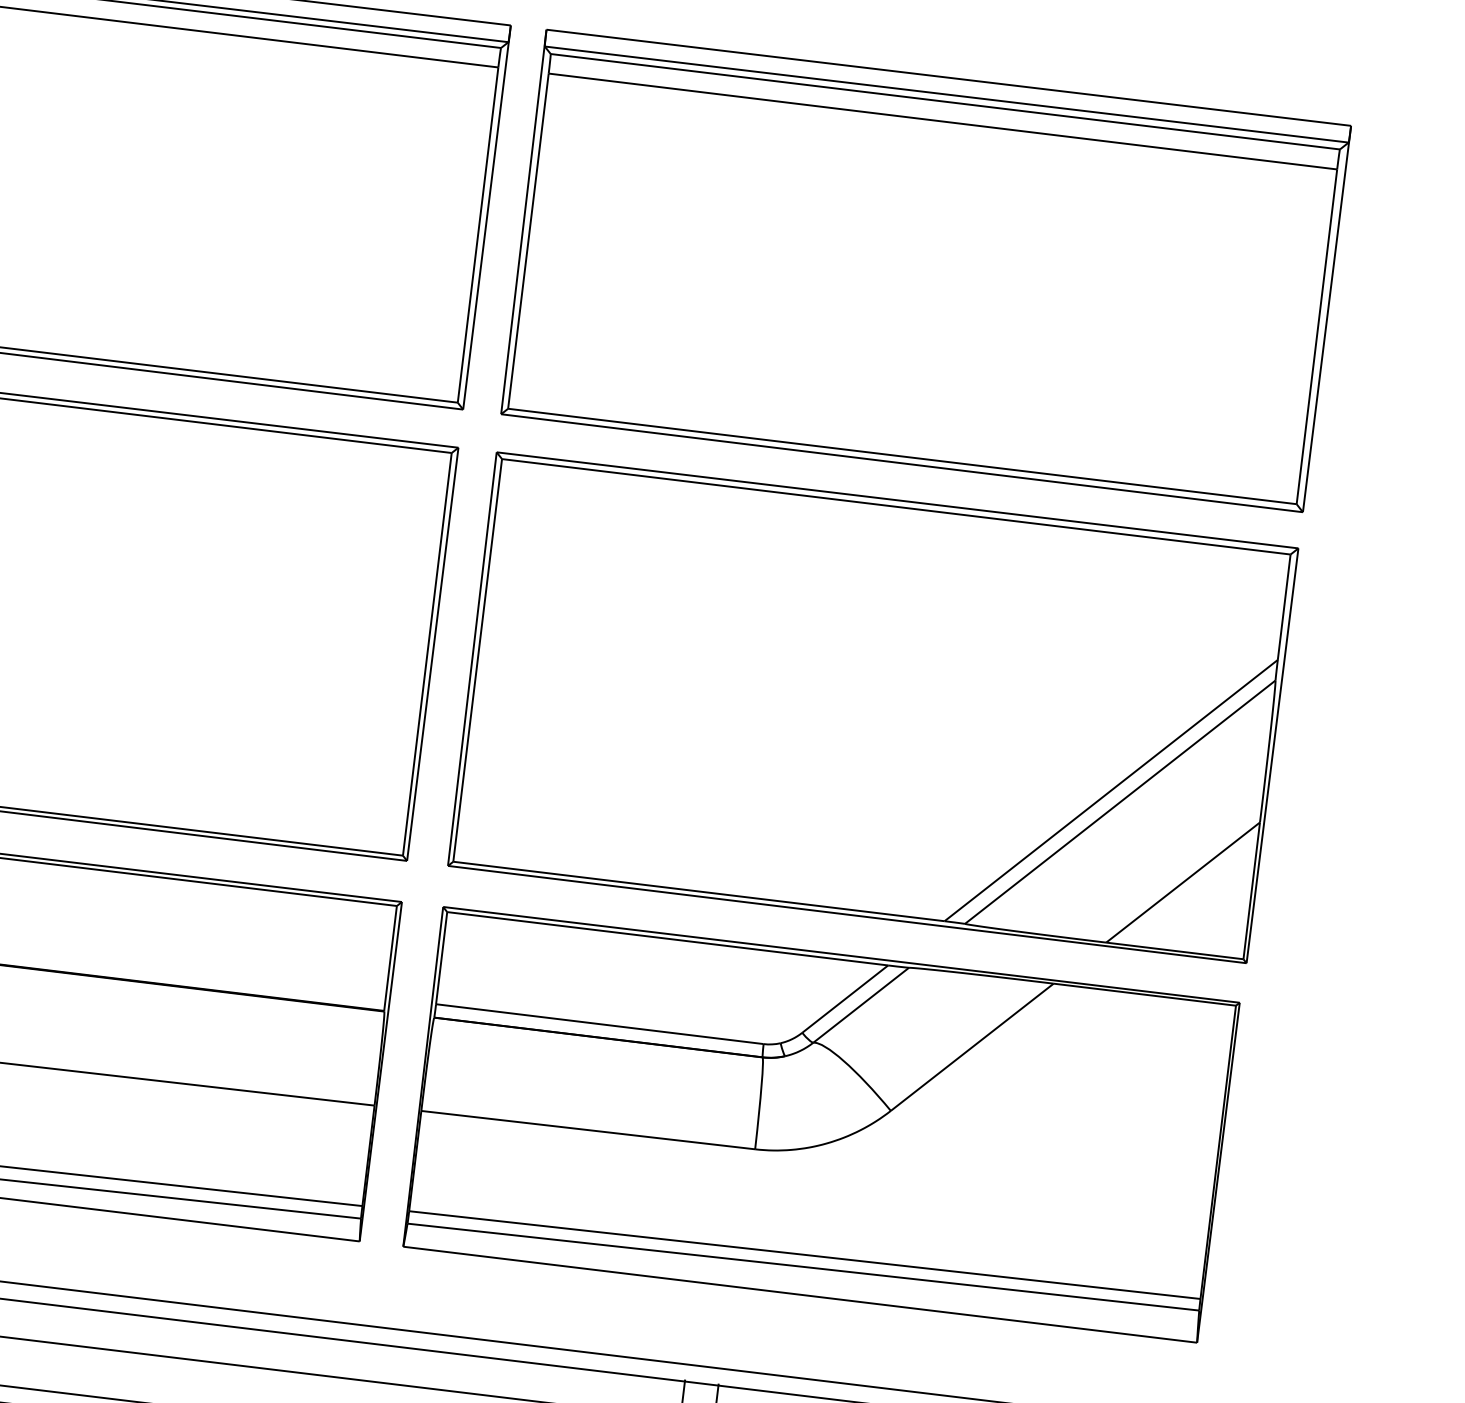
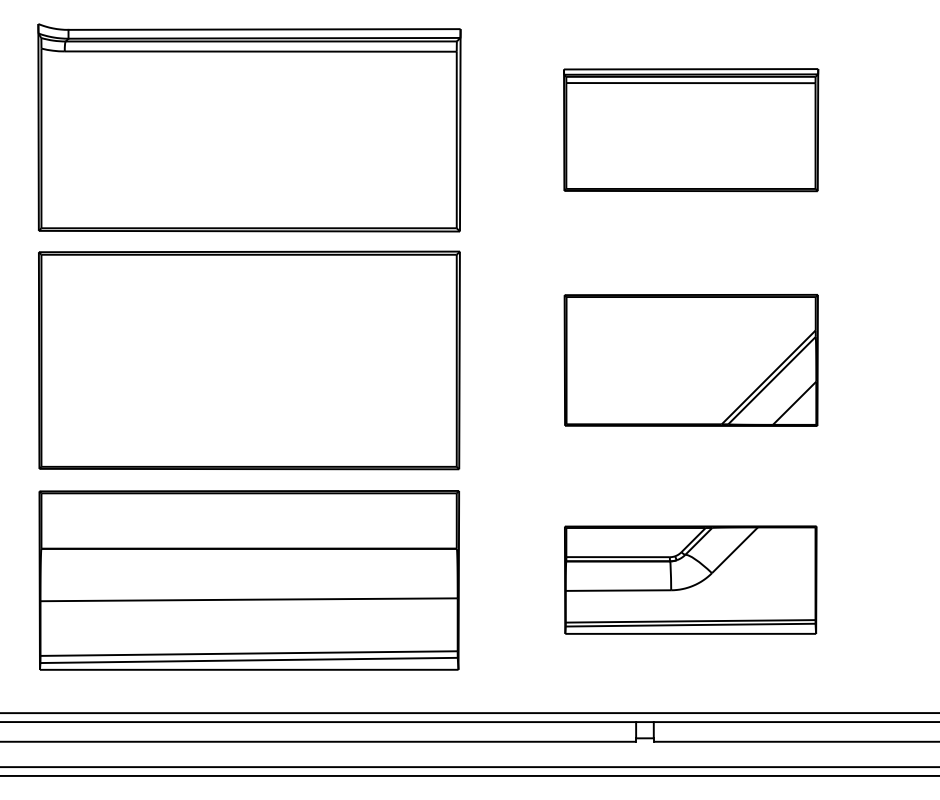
part: (924, 268) -> (690, 129), size x0.6
part: (873, 707) -> (691, 360), size x0.6
part: (820, 1123) -> (690, 579), size x0.6

